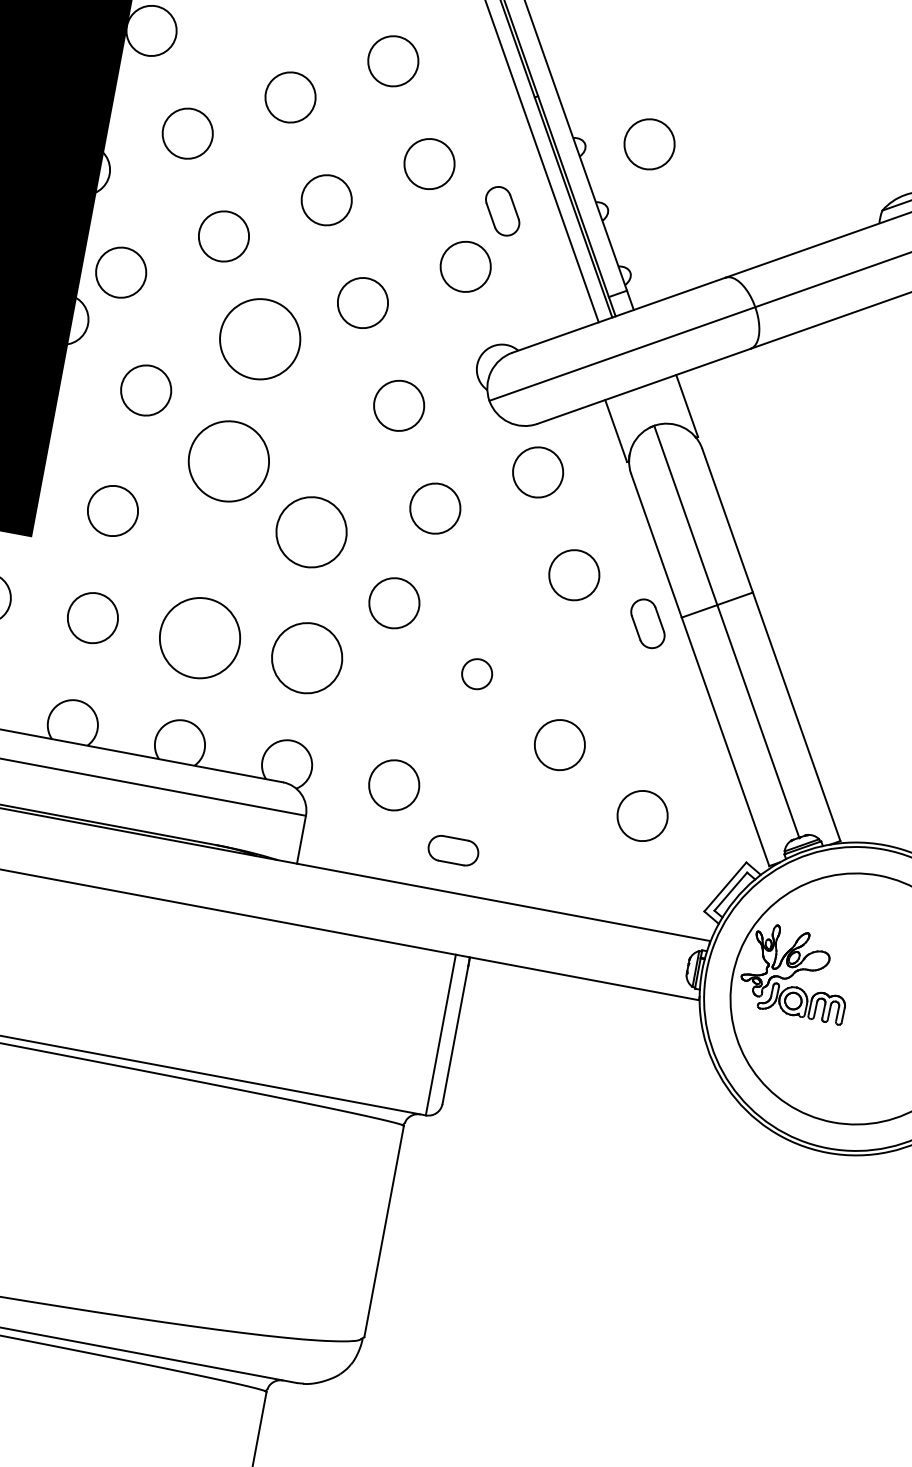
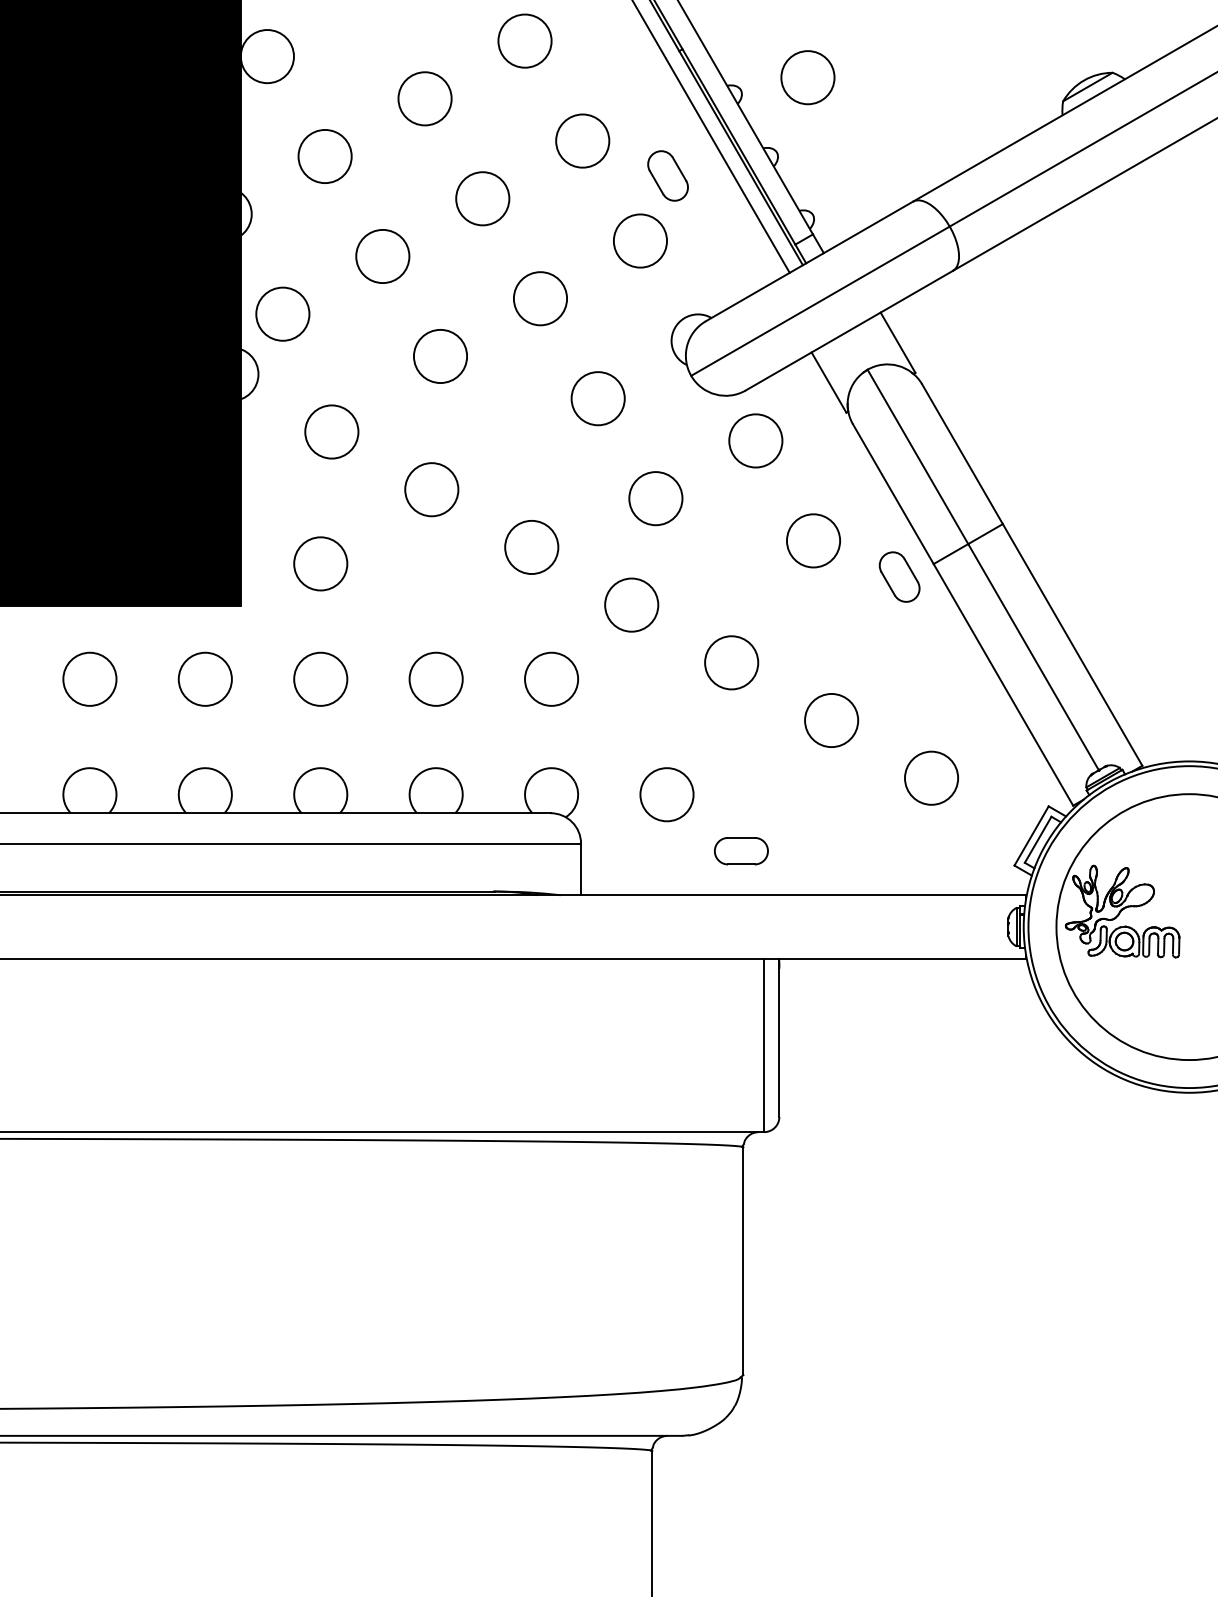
circle: (260, 339) -> (440, 356), size x0.62
circle: (228, 461) -> (431, 489), size x0.62
circle: (311, 532) -> (531, 547), size x0.71
circle: (199, 637) -> (435, 678), size x0.62
circle: (307, 657) -> (551, 678), size x0.71
circle: (477, 673) -> (731, 662), size x1.67

